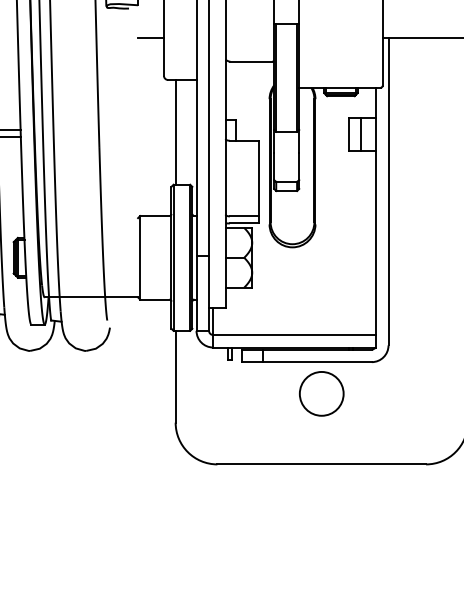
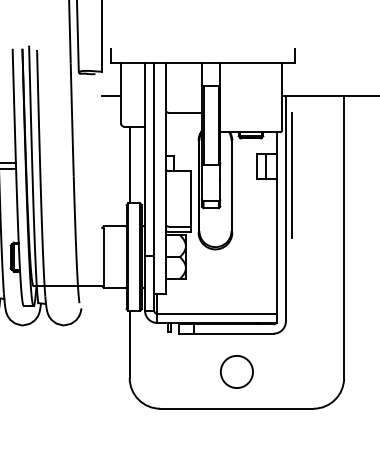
line: (397, 146) -> (292, 175), added
circle: (321, 393) -> (236, 371), moved

